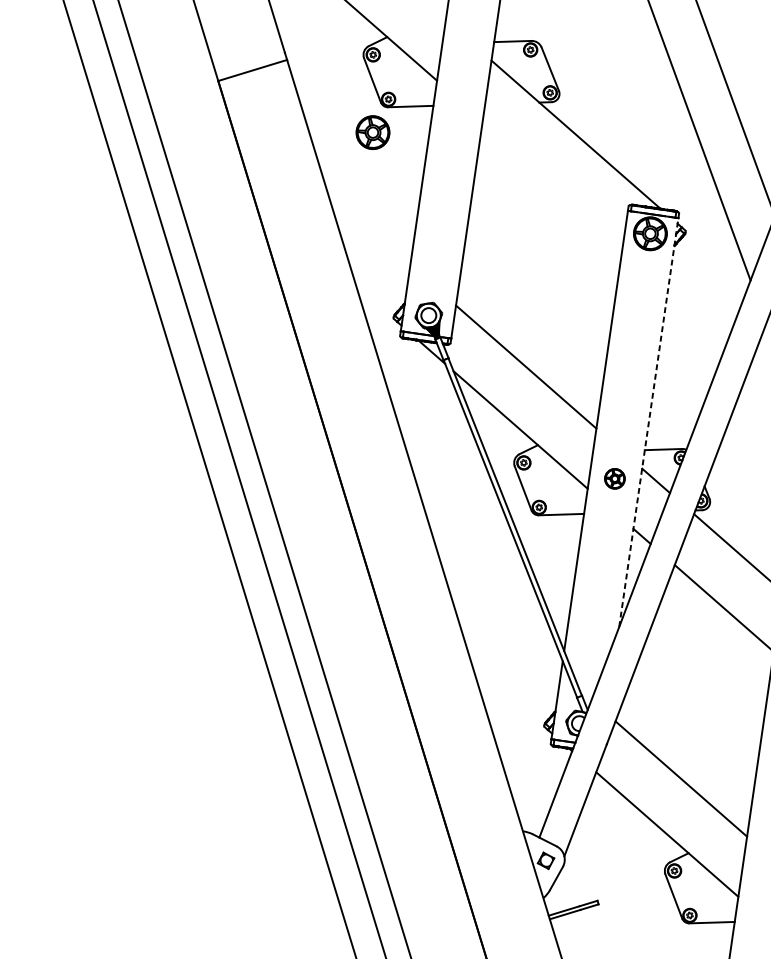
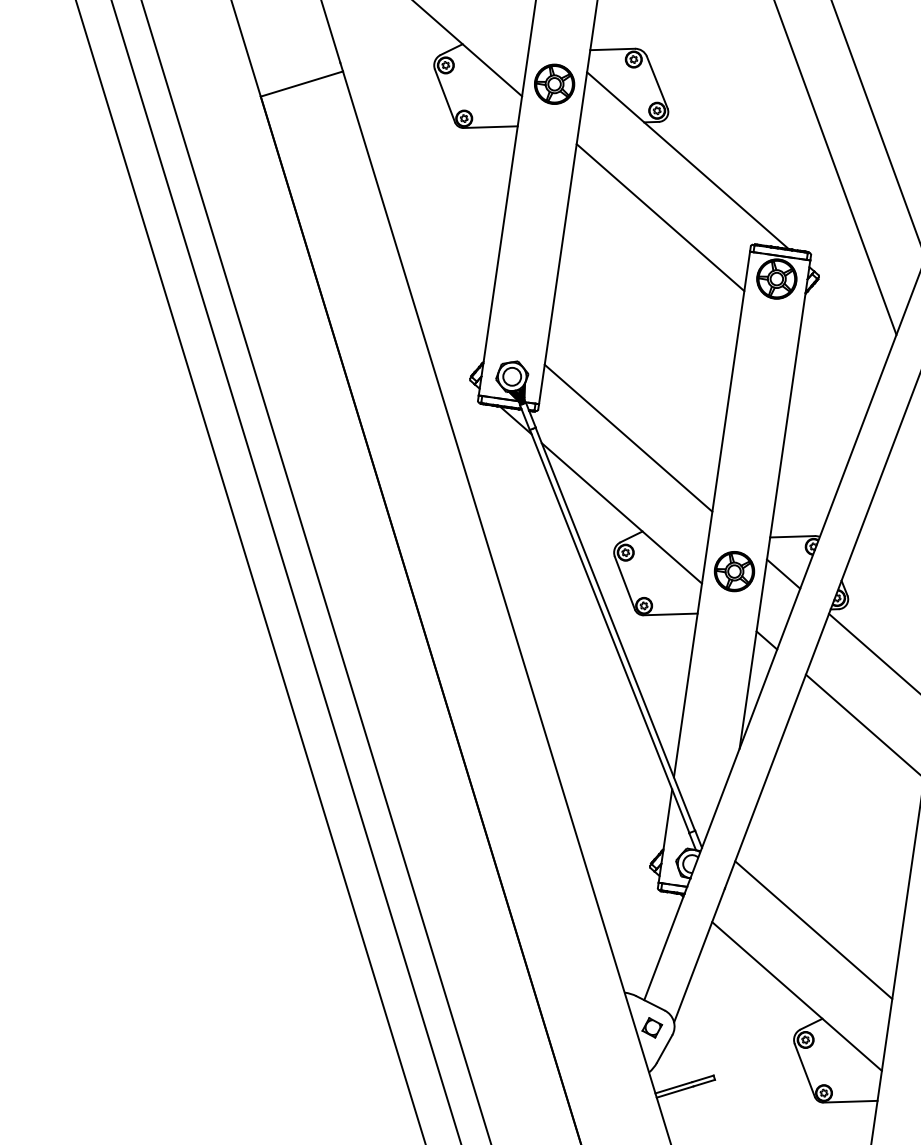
part: (372, 131) -> (554, 83), moved
line: (552, 182) -> (660, 217), added
line: (648, 422) -> (774, 504), dashed -> solid
part: (614, 478) -> (734, 571), size x1.67

